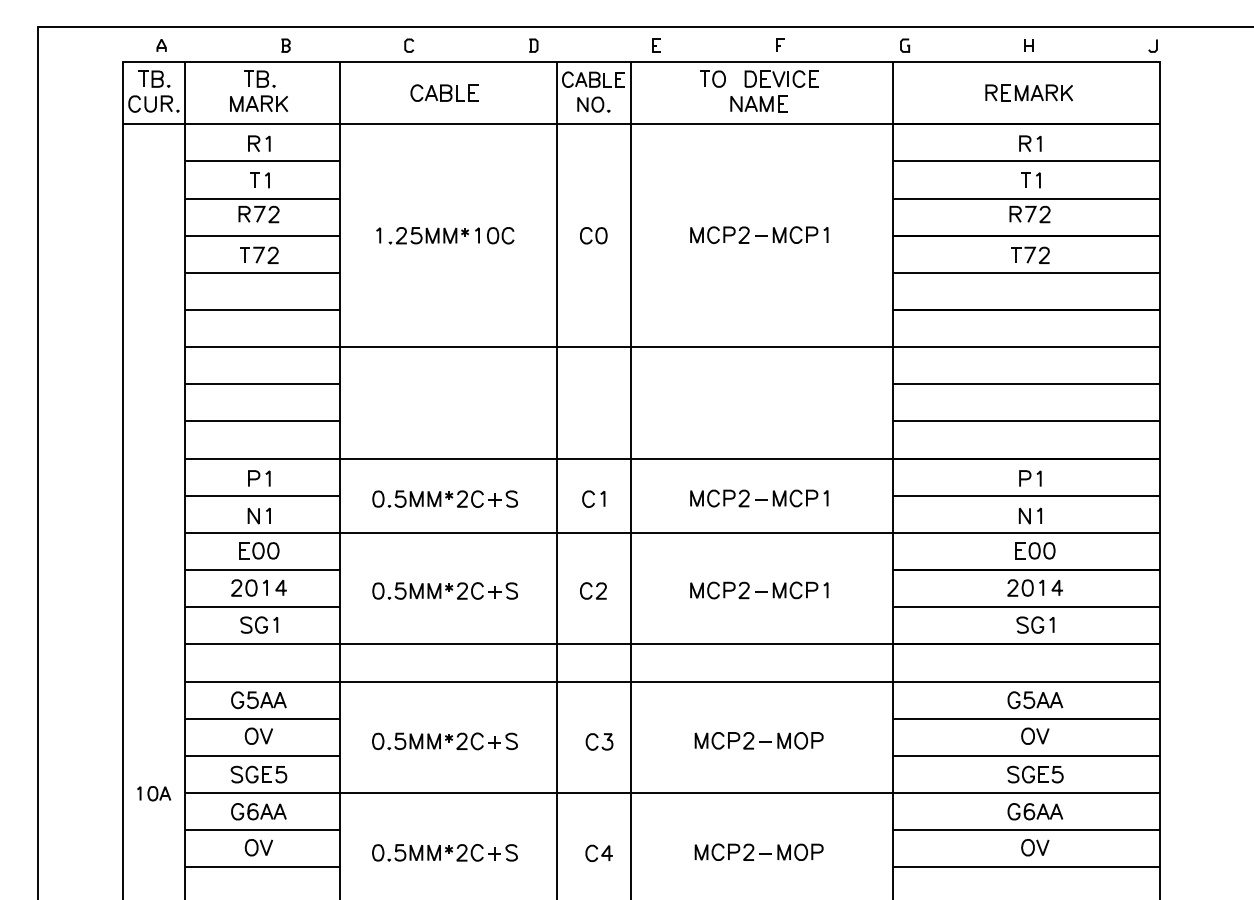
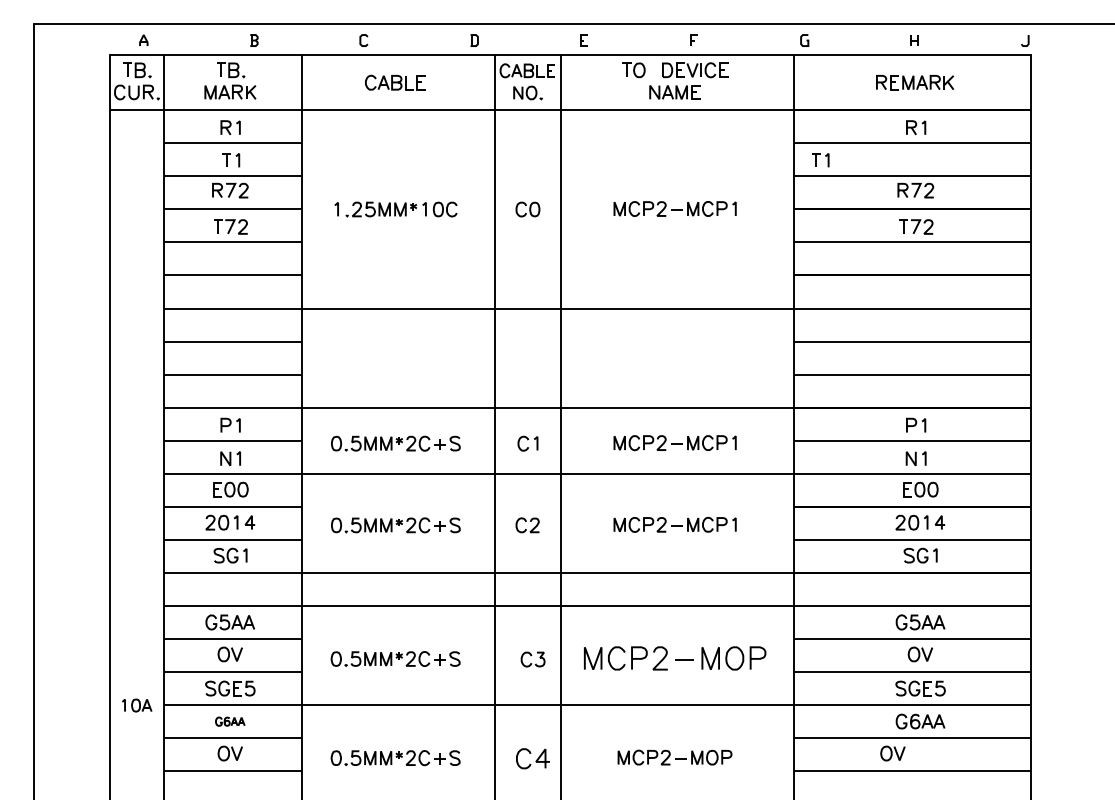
part: (1030, 180) -> (820, 160), moved
part: (758, 740) -> (674, 658), size x1.6
part: (258, 811) -> (229, 721), size x0.6
part: (1035, 847) -> (893, 753), moved
part: (598, 852) -> (532, 757), size x1.4

